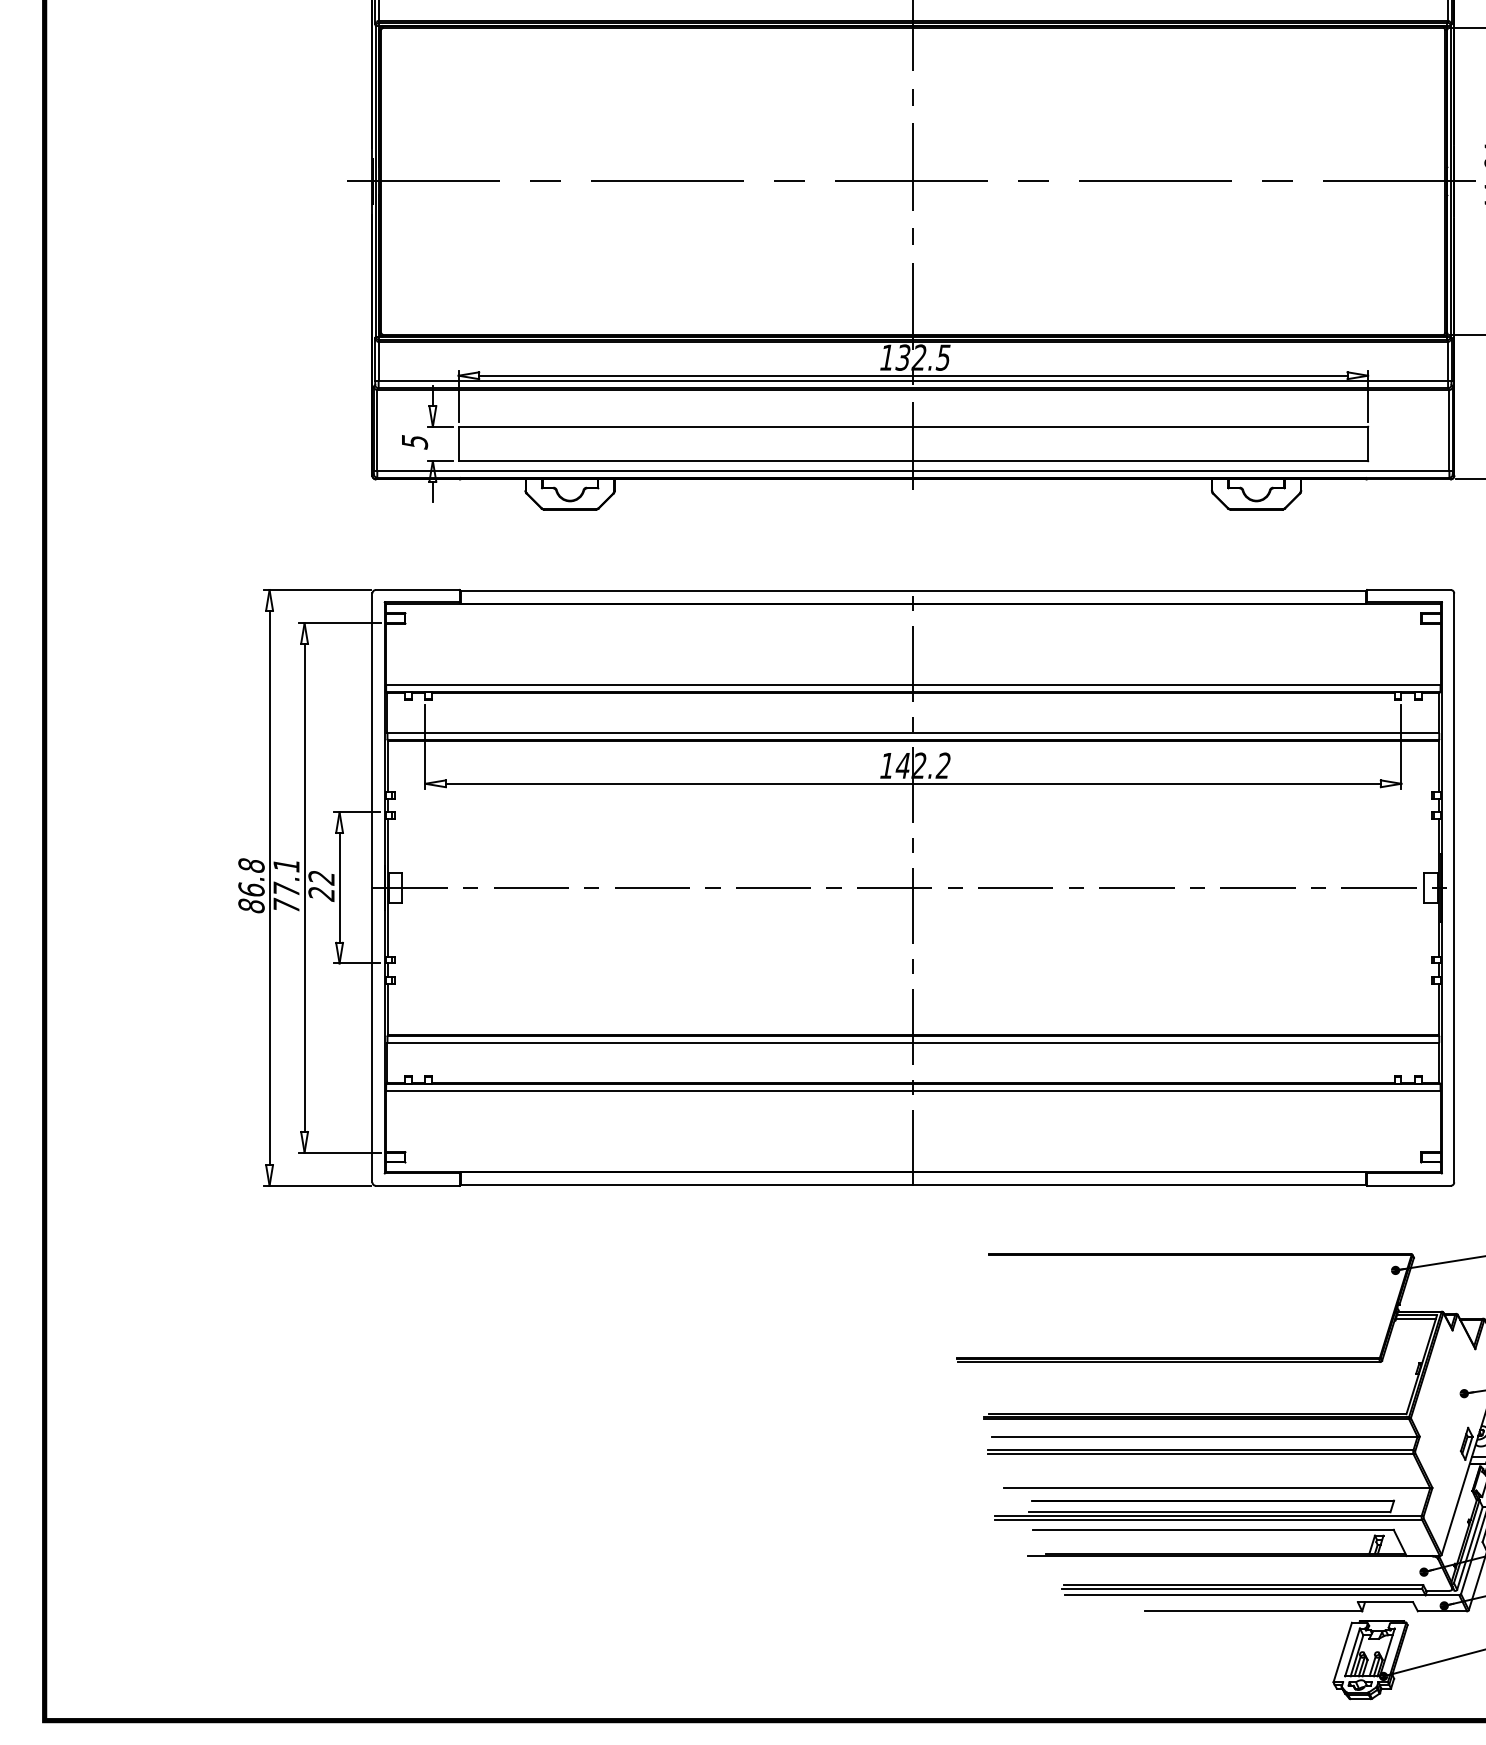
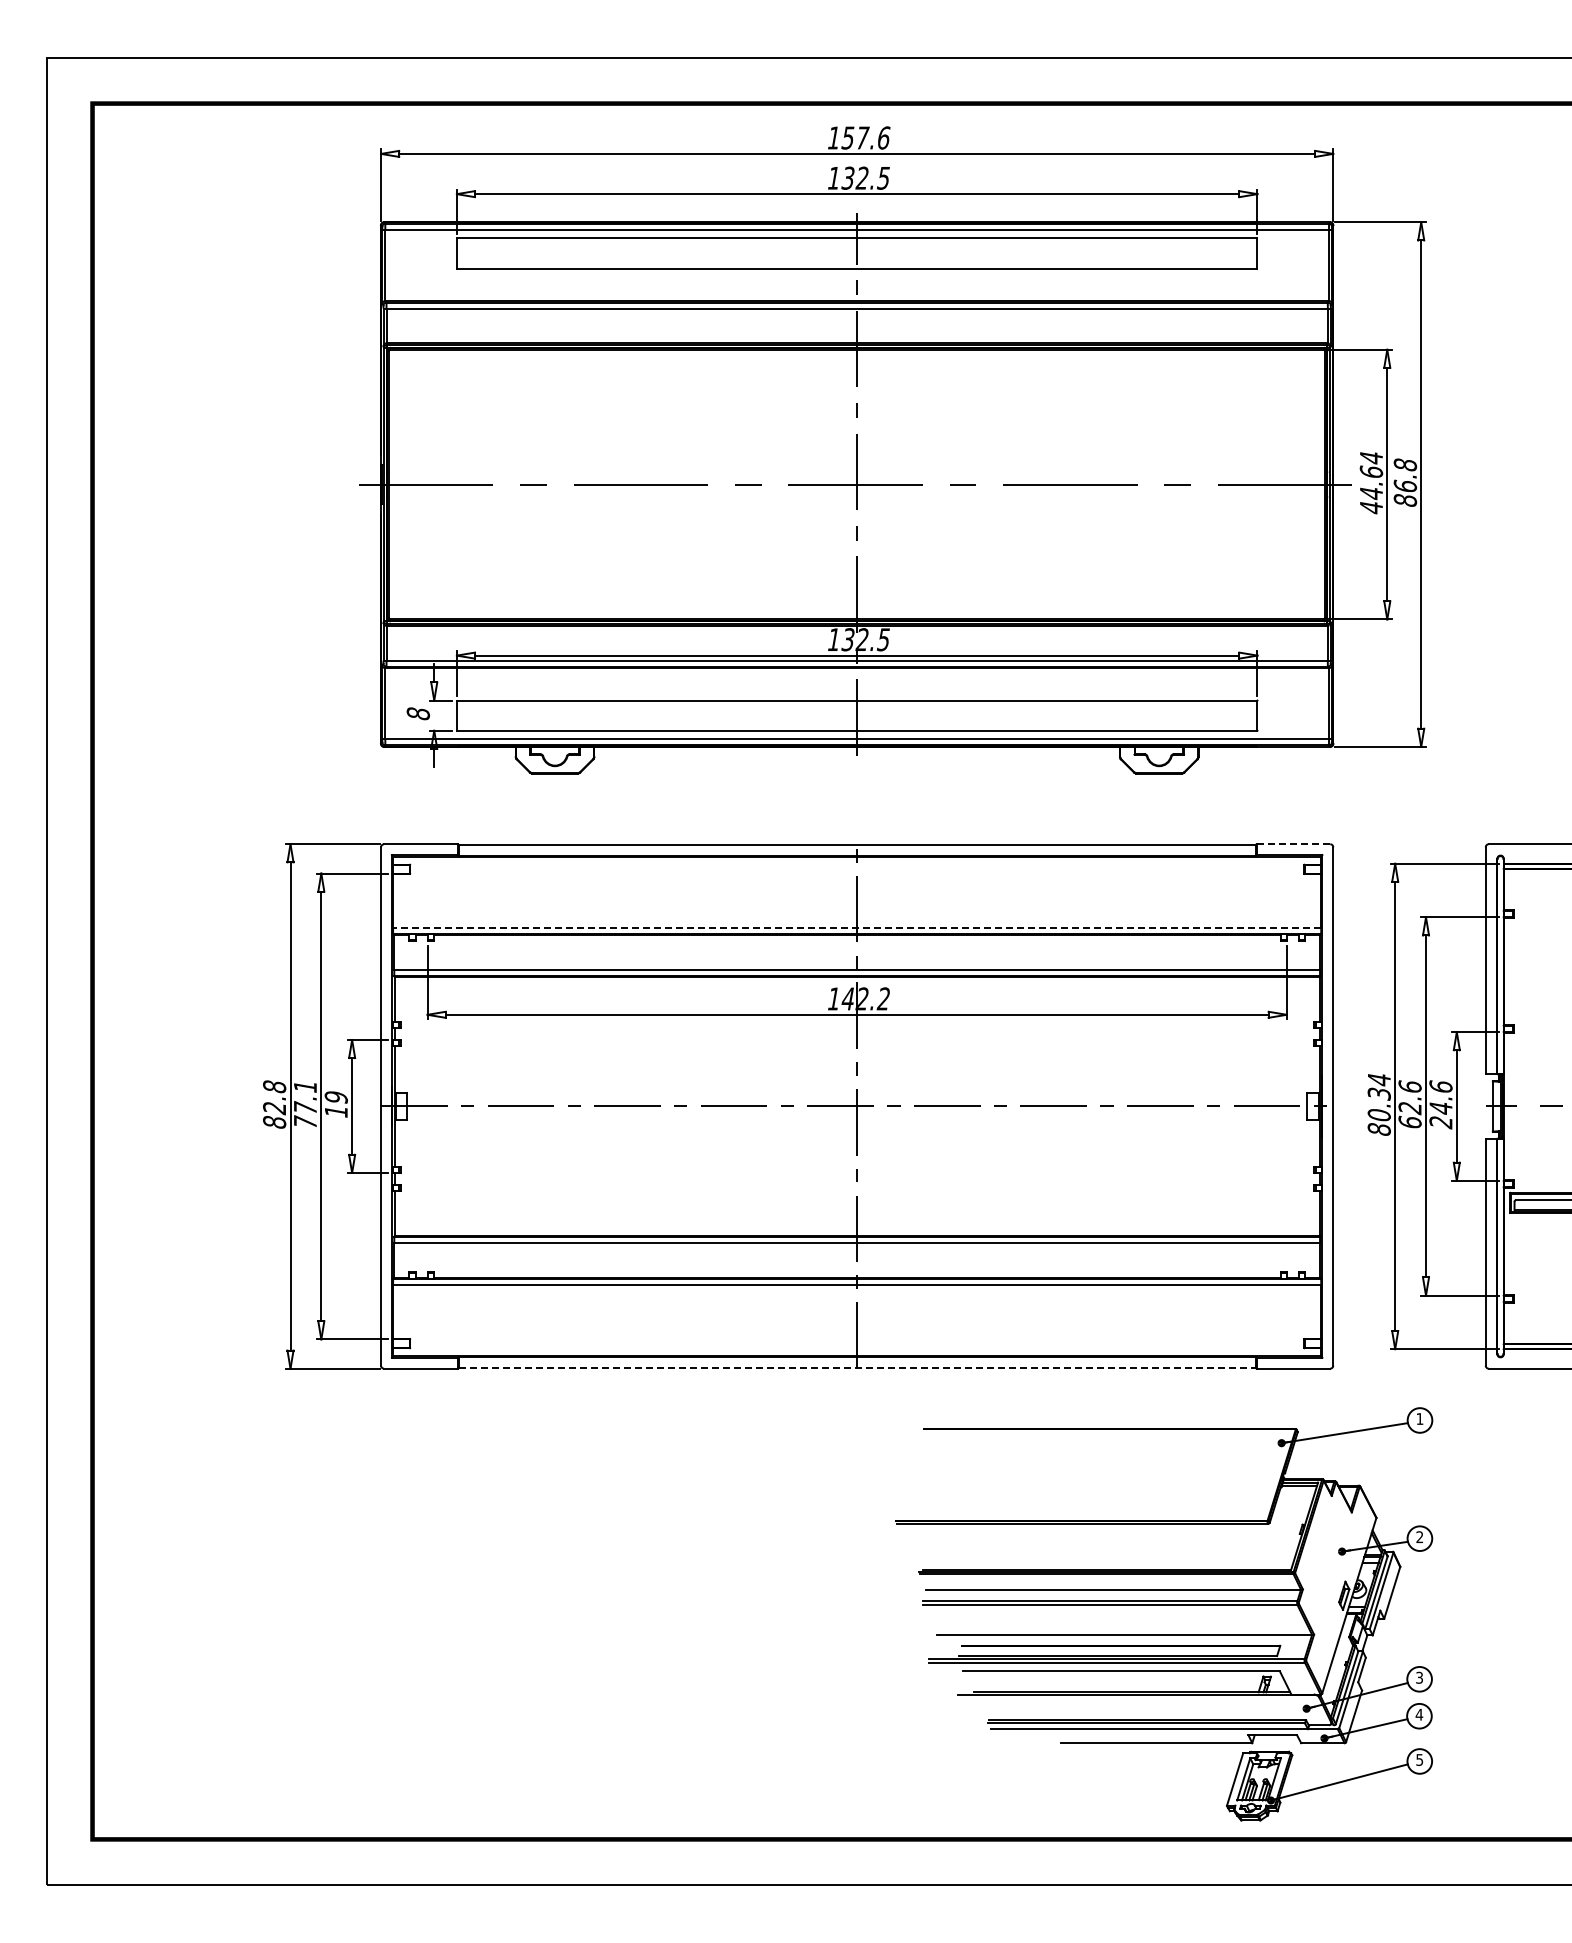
text: (414, 441) -> (418, 713), 5 -> 8
line: (1409, 590) -> (1293, 844), solid -> dashed
line: (912, 684) -> (856, 927), solid -> dashed
text: (320, 885) -> (335, 1104), 22 -> 19
text: (251, 890) -> (274, 1108), 86.8 -> 82.8
line: (913, 1184) -> (857, 1367), solid -> dashed

